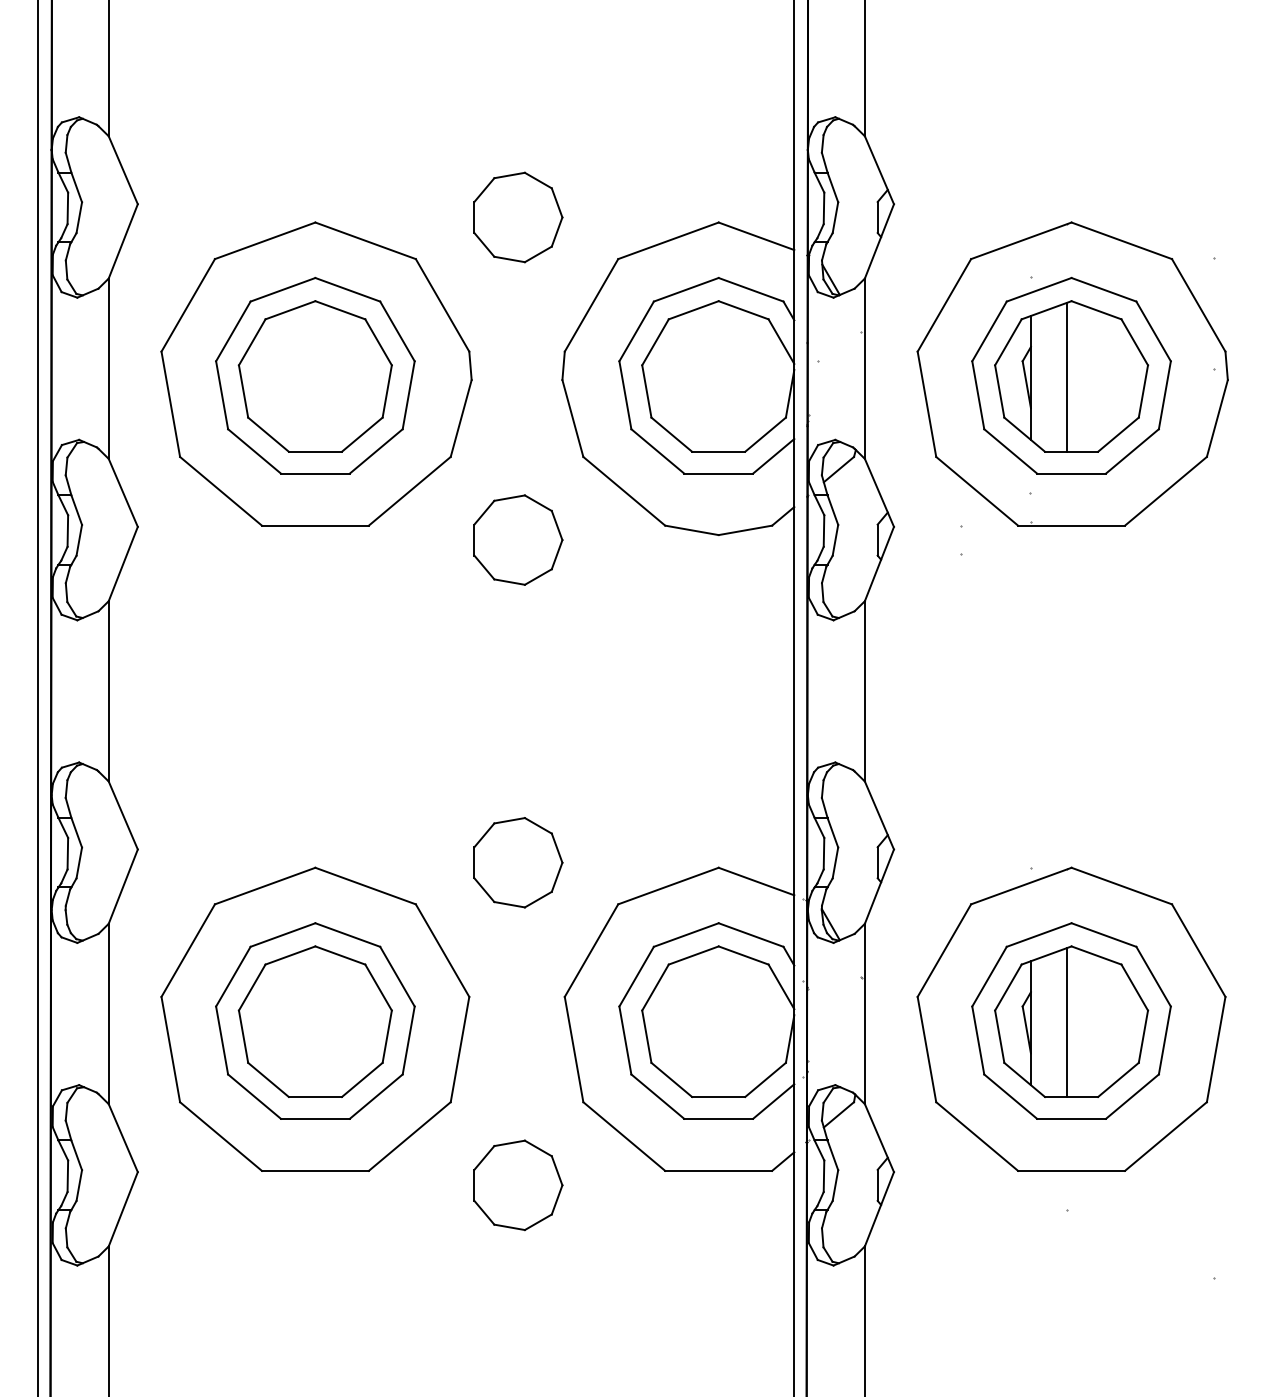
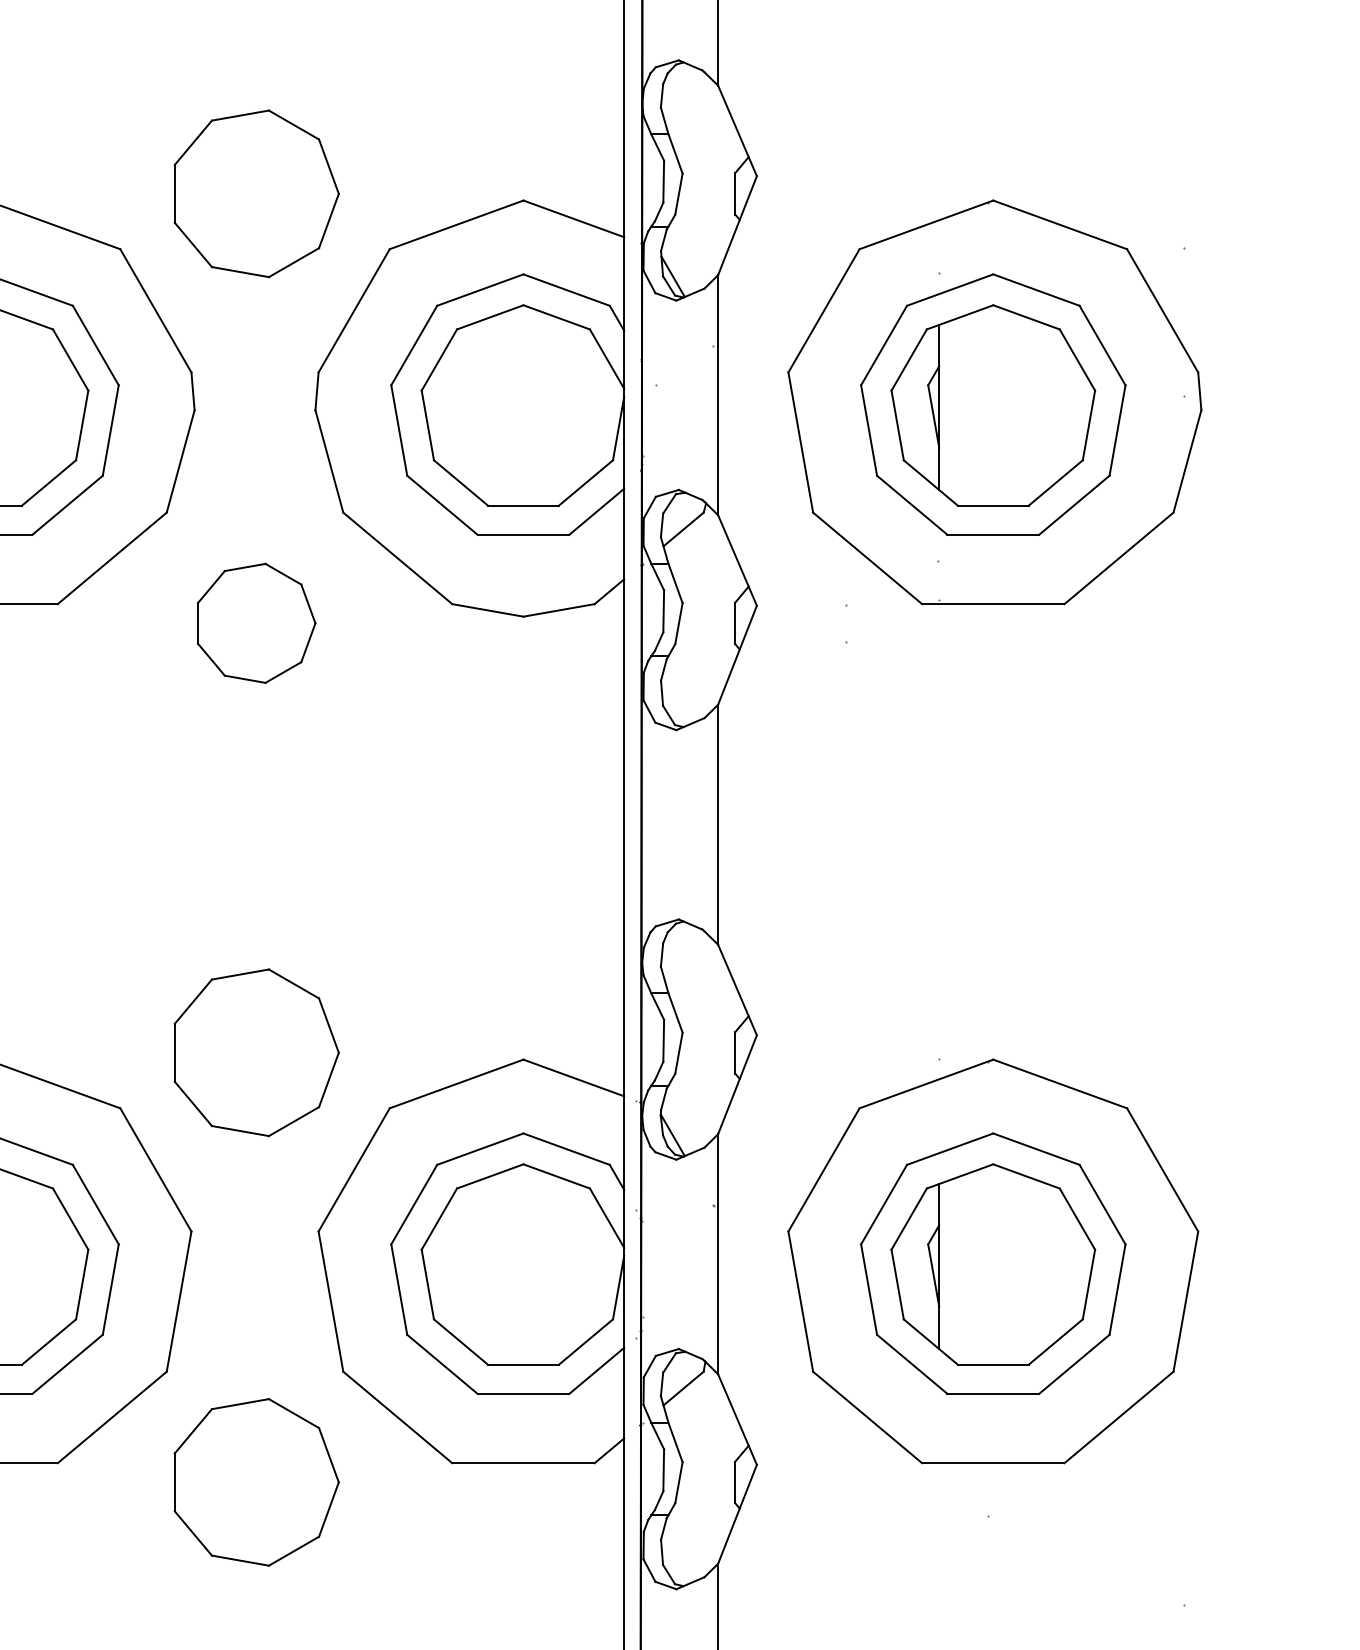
part: (518, 217) -> (256, 193), size x1.4
line: (1067, 376) -> (987, 405), removed
part: (518, 862) -> (256, 1052), size x1.4
line: (1067, 1022) -> (987, 1265), removed
part: (518, 1185) -> (256, 1482), size x1.4

